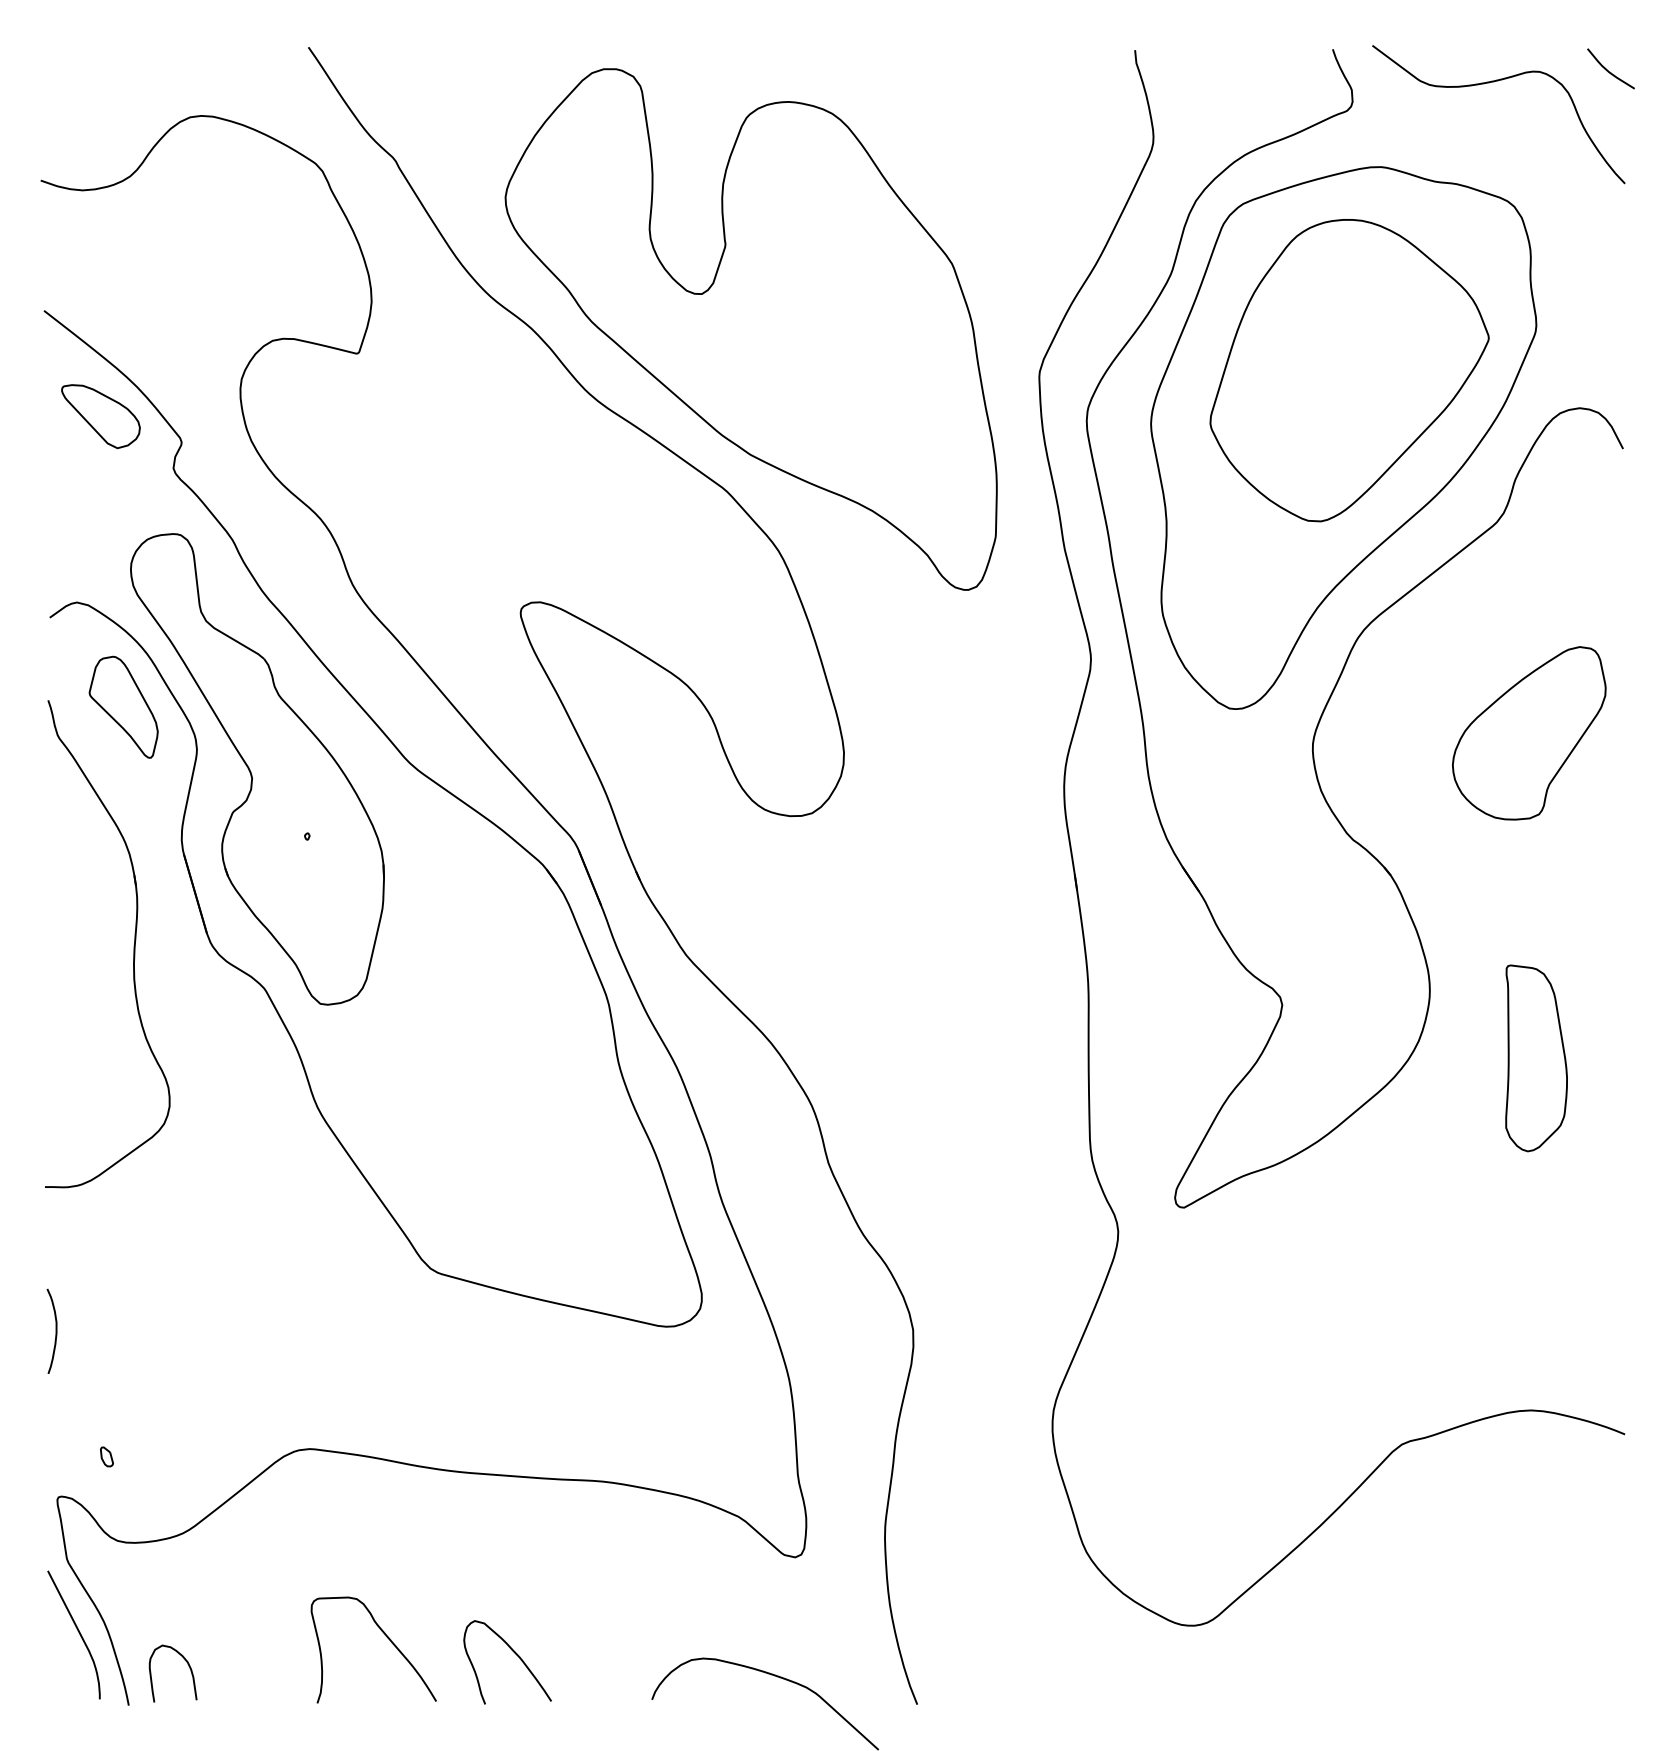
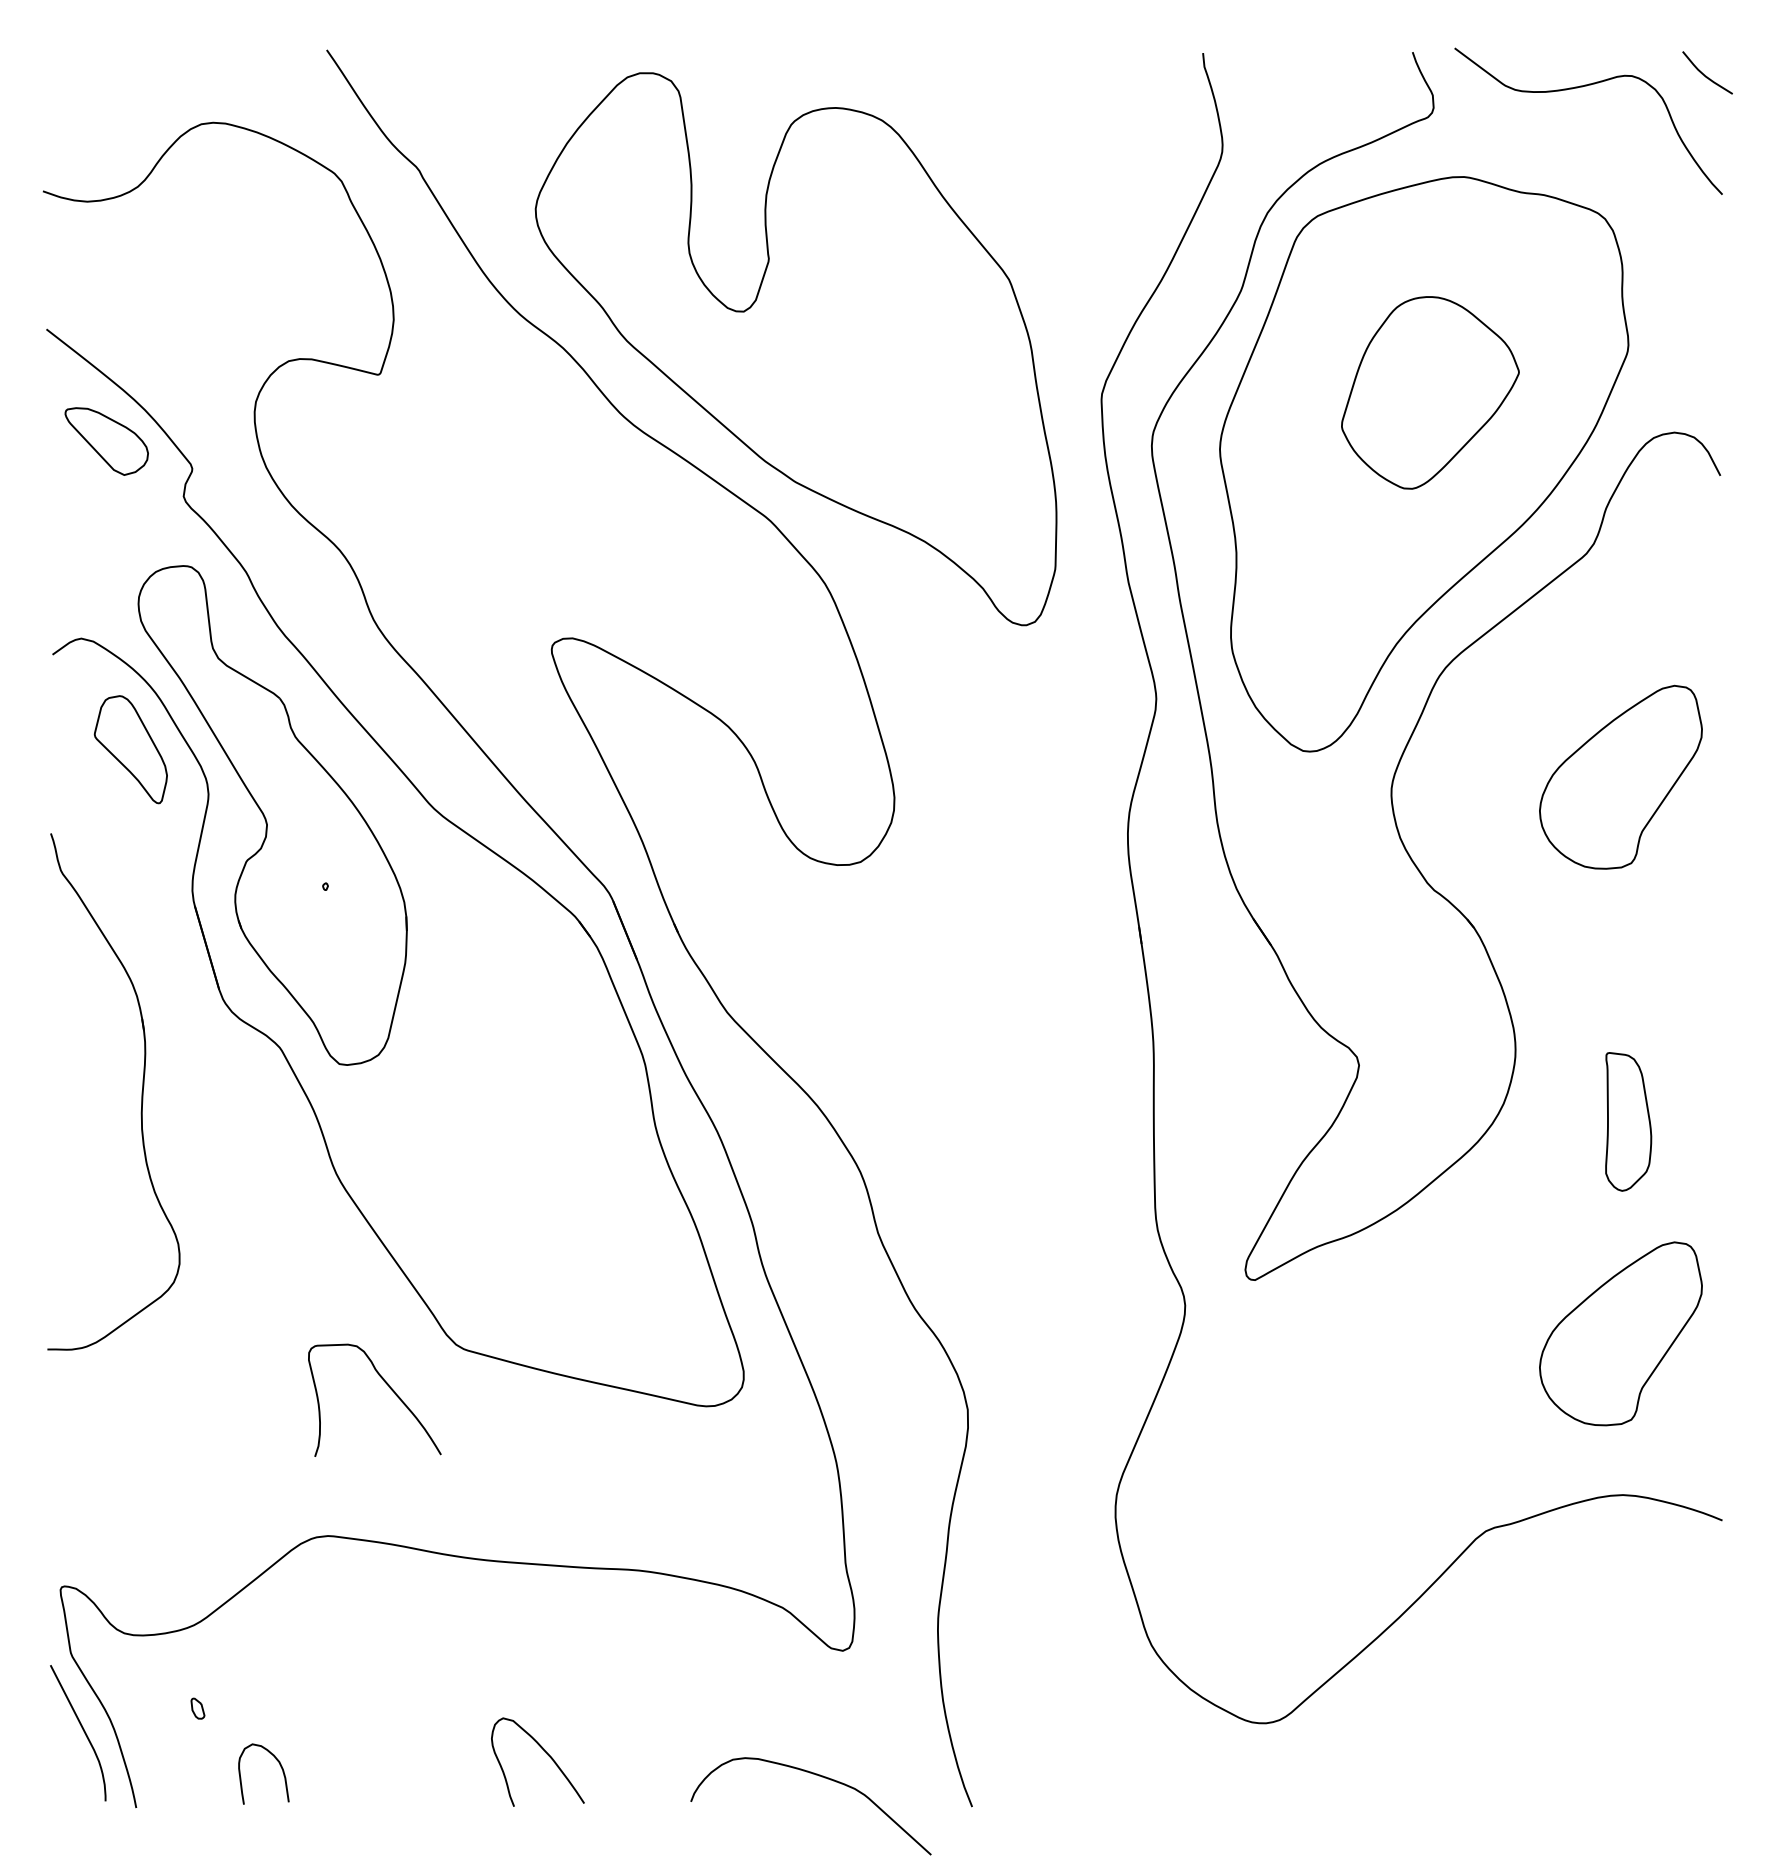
part: (1349, 370) -> (1430, 392), size x0.6
part: (133, 945) -> (141, 1093), moved
part: (1536, 1058) -> (1628, 1121), size x0.7
part: (1529, 1258) -> (1621, 1334), added
curve: (55, 1330) -> (58, 1410), removed
part: (106, 1456) -> (197, 1708), moved
curve: (385, 1636) -> (387, 1385), moved
curve: (188, 1666) -> (280, 1766), moved

